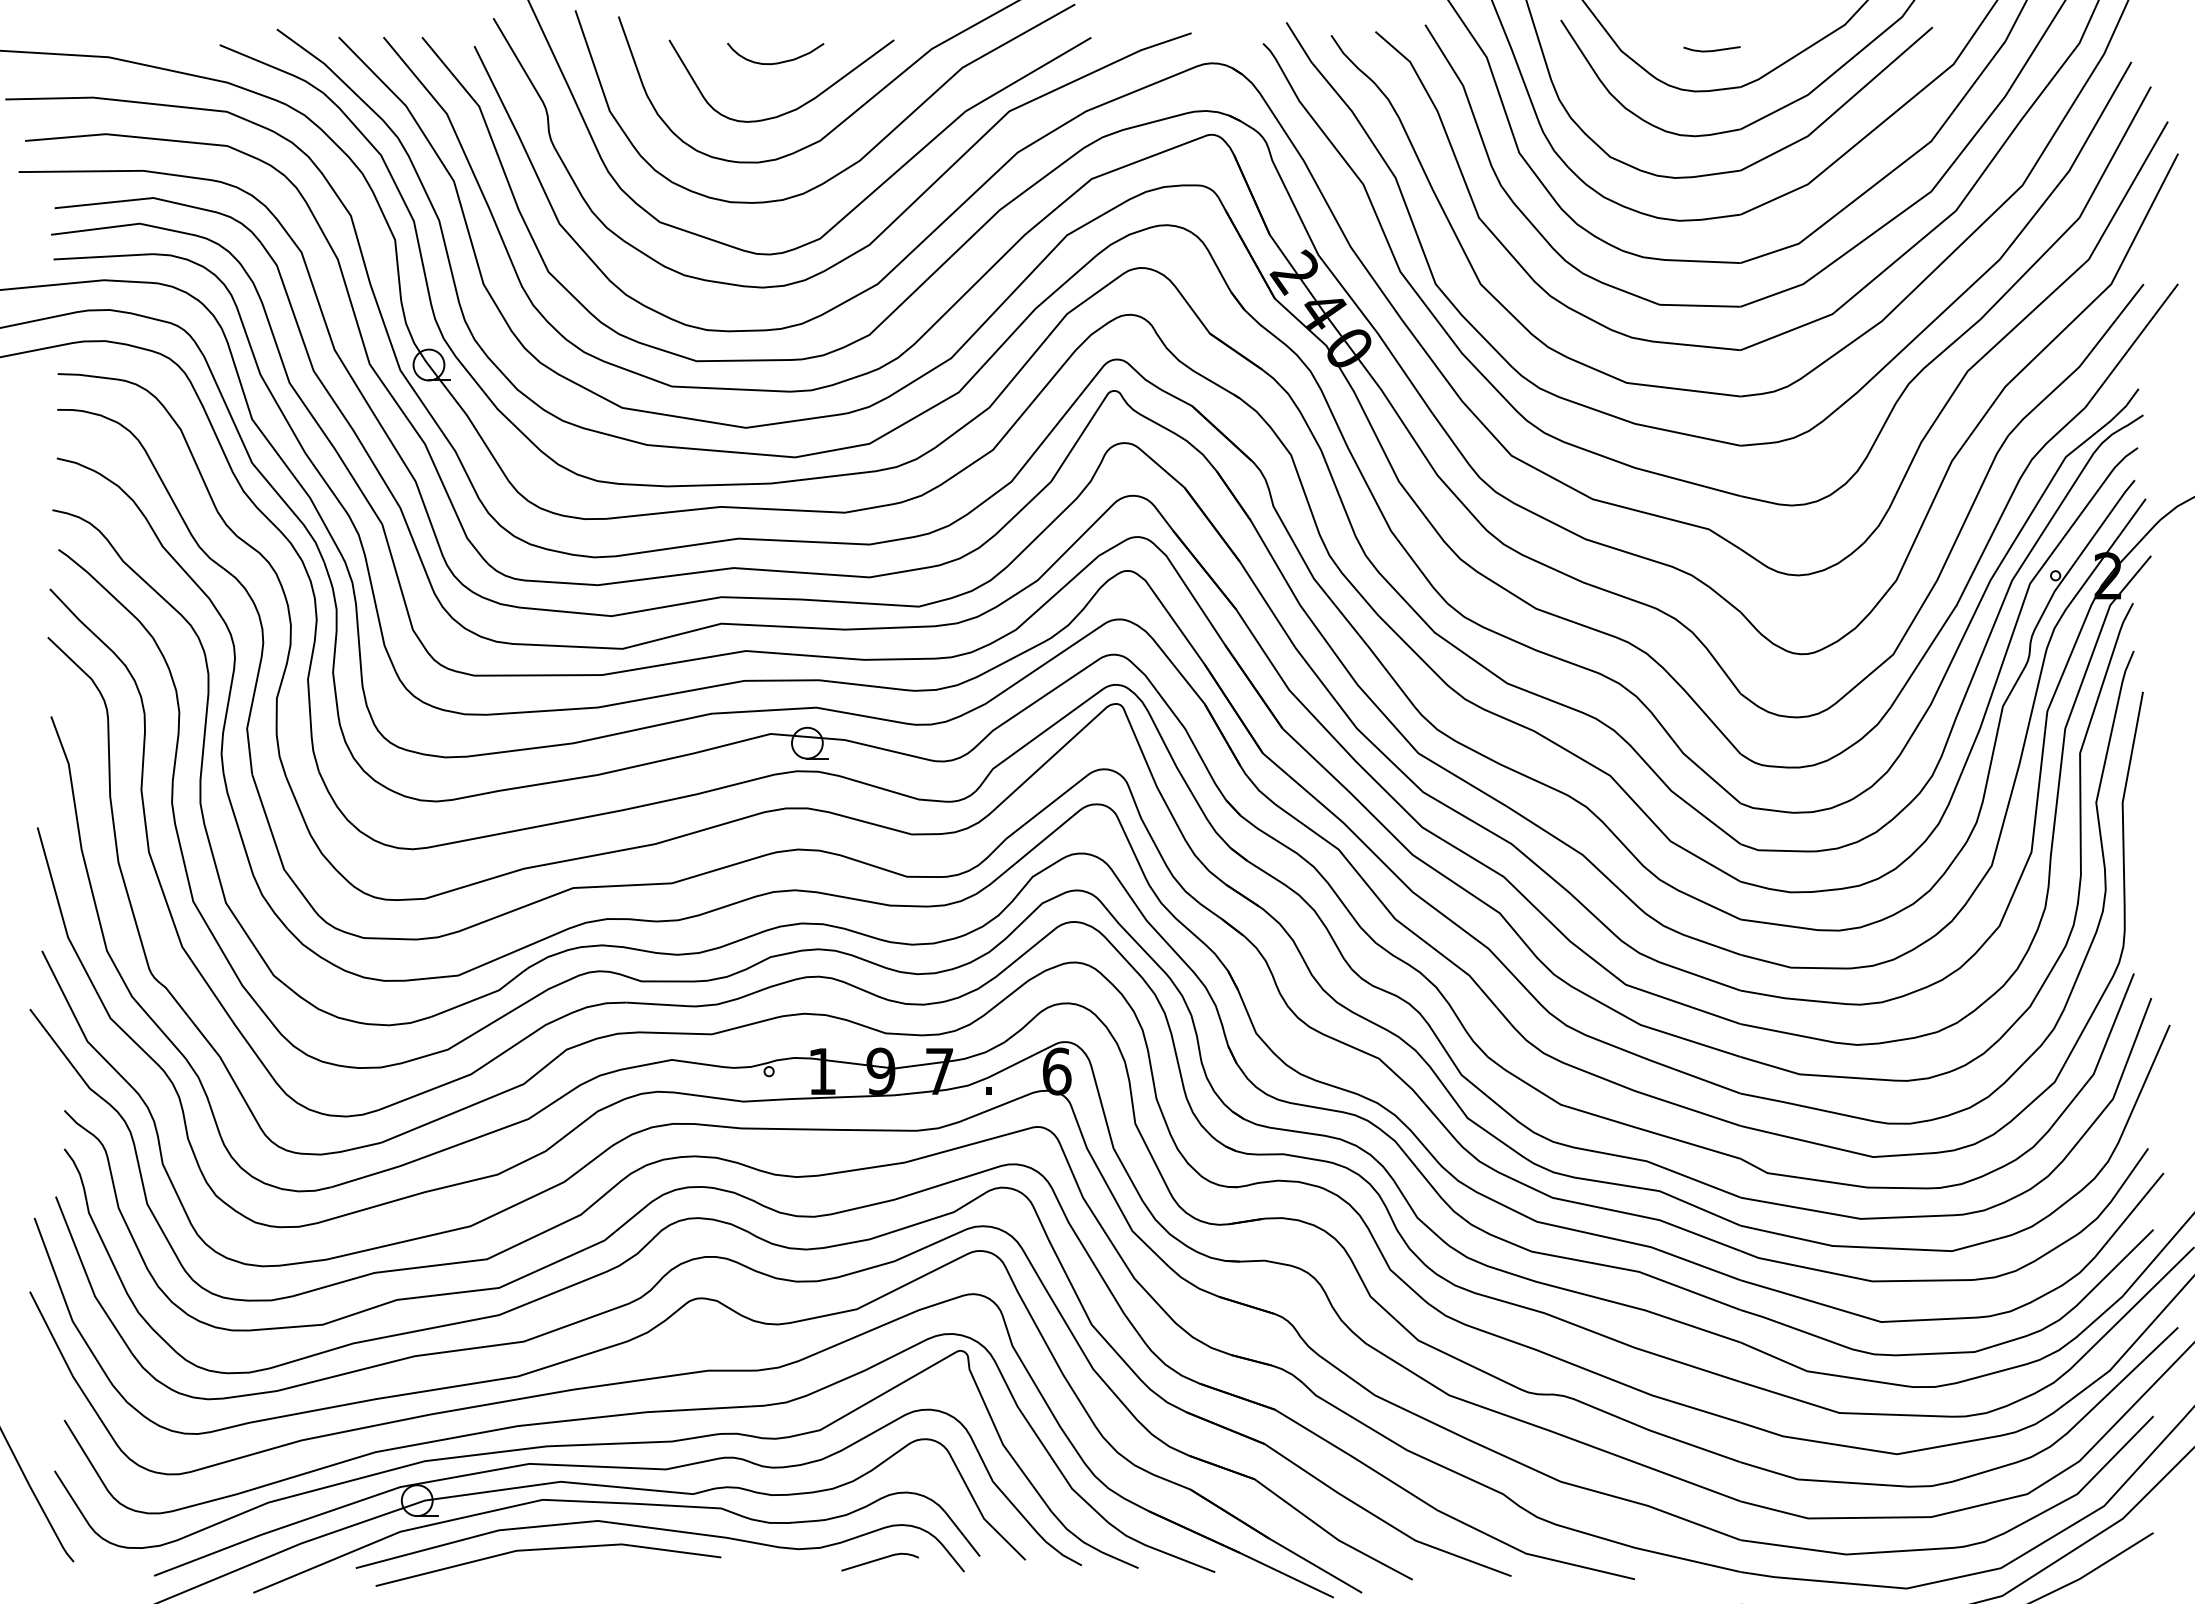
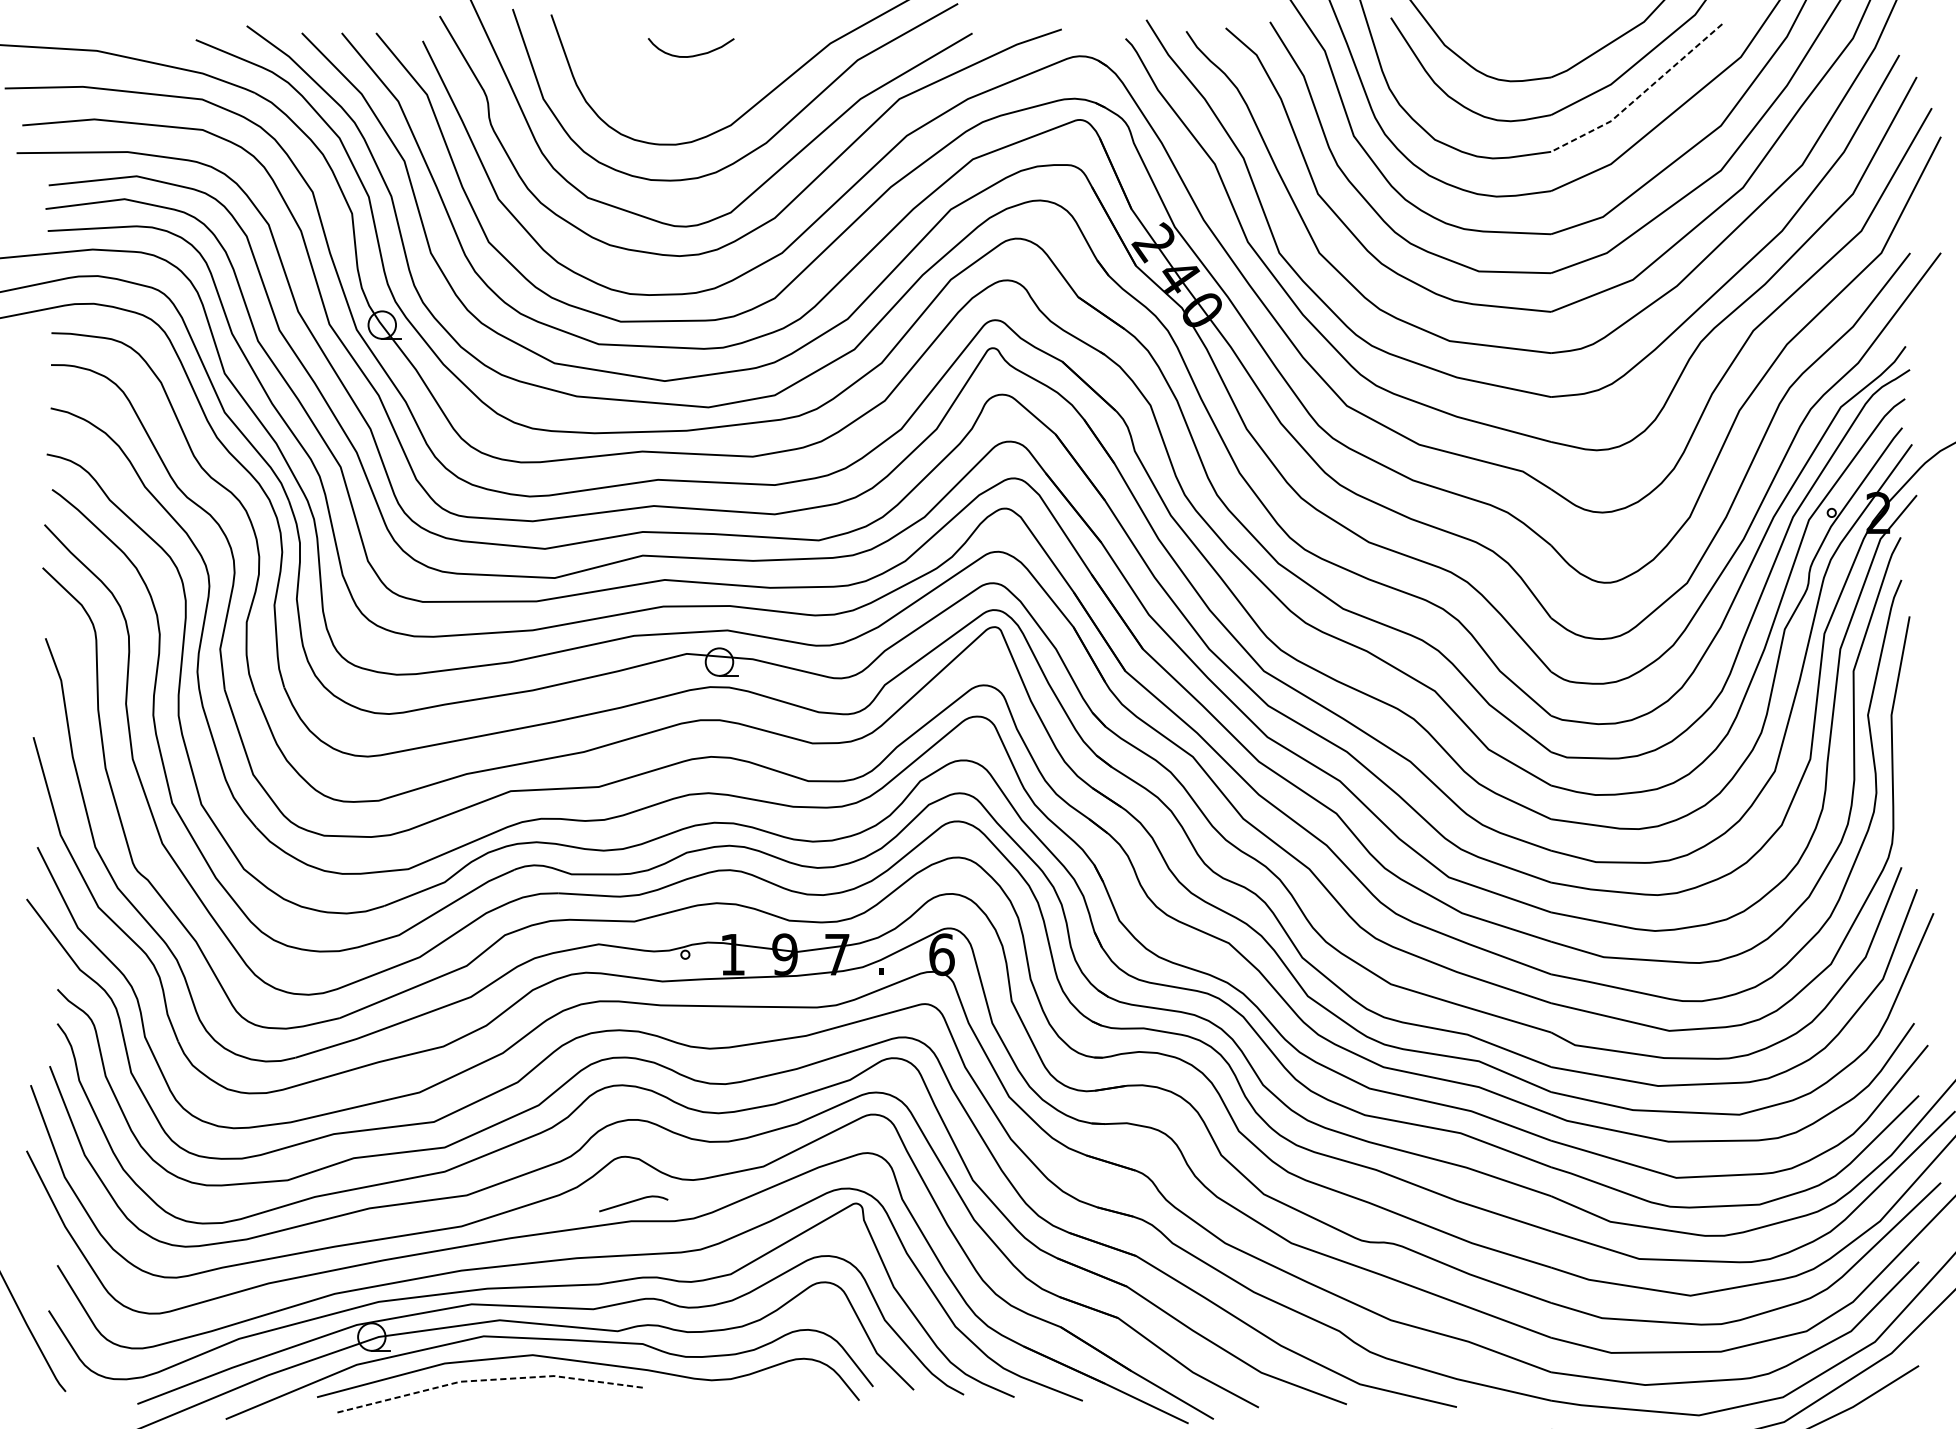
line: (1711, 50) -> (1525, 44), removed
line: (1840, 107) -> (1640, 95), solid -> dashed
curve: (795, 108) -> (708, 96), removed
line: (546, 1548) -> (487, 1379), solid -> dashed
curve: (879, 1560) -> (633, 1202), moved

